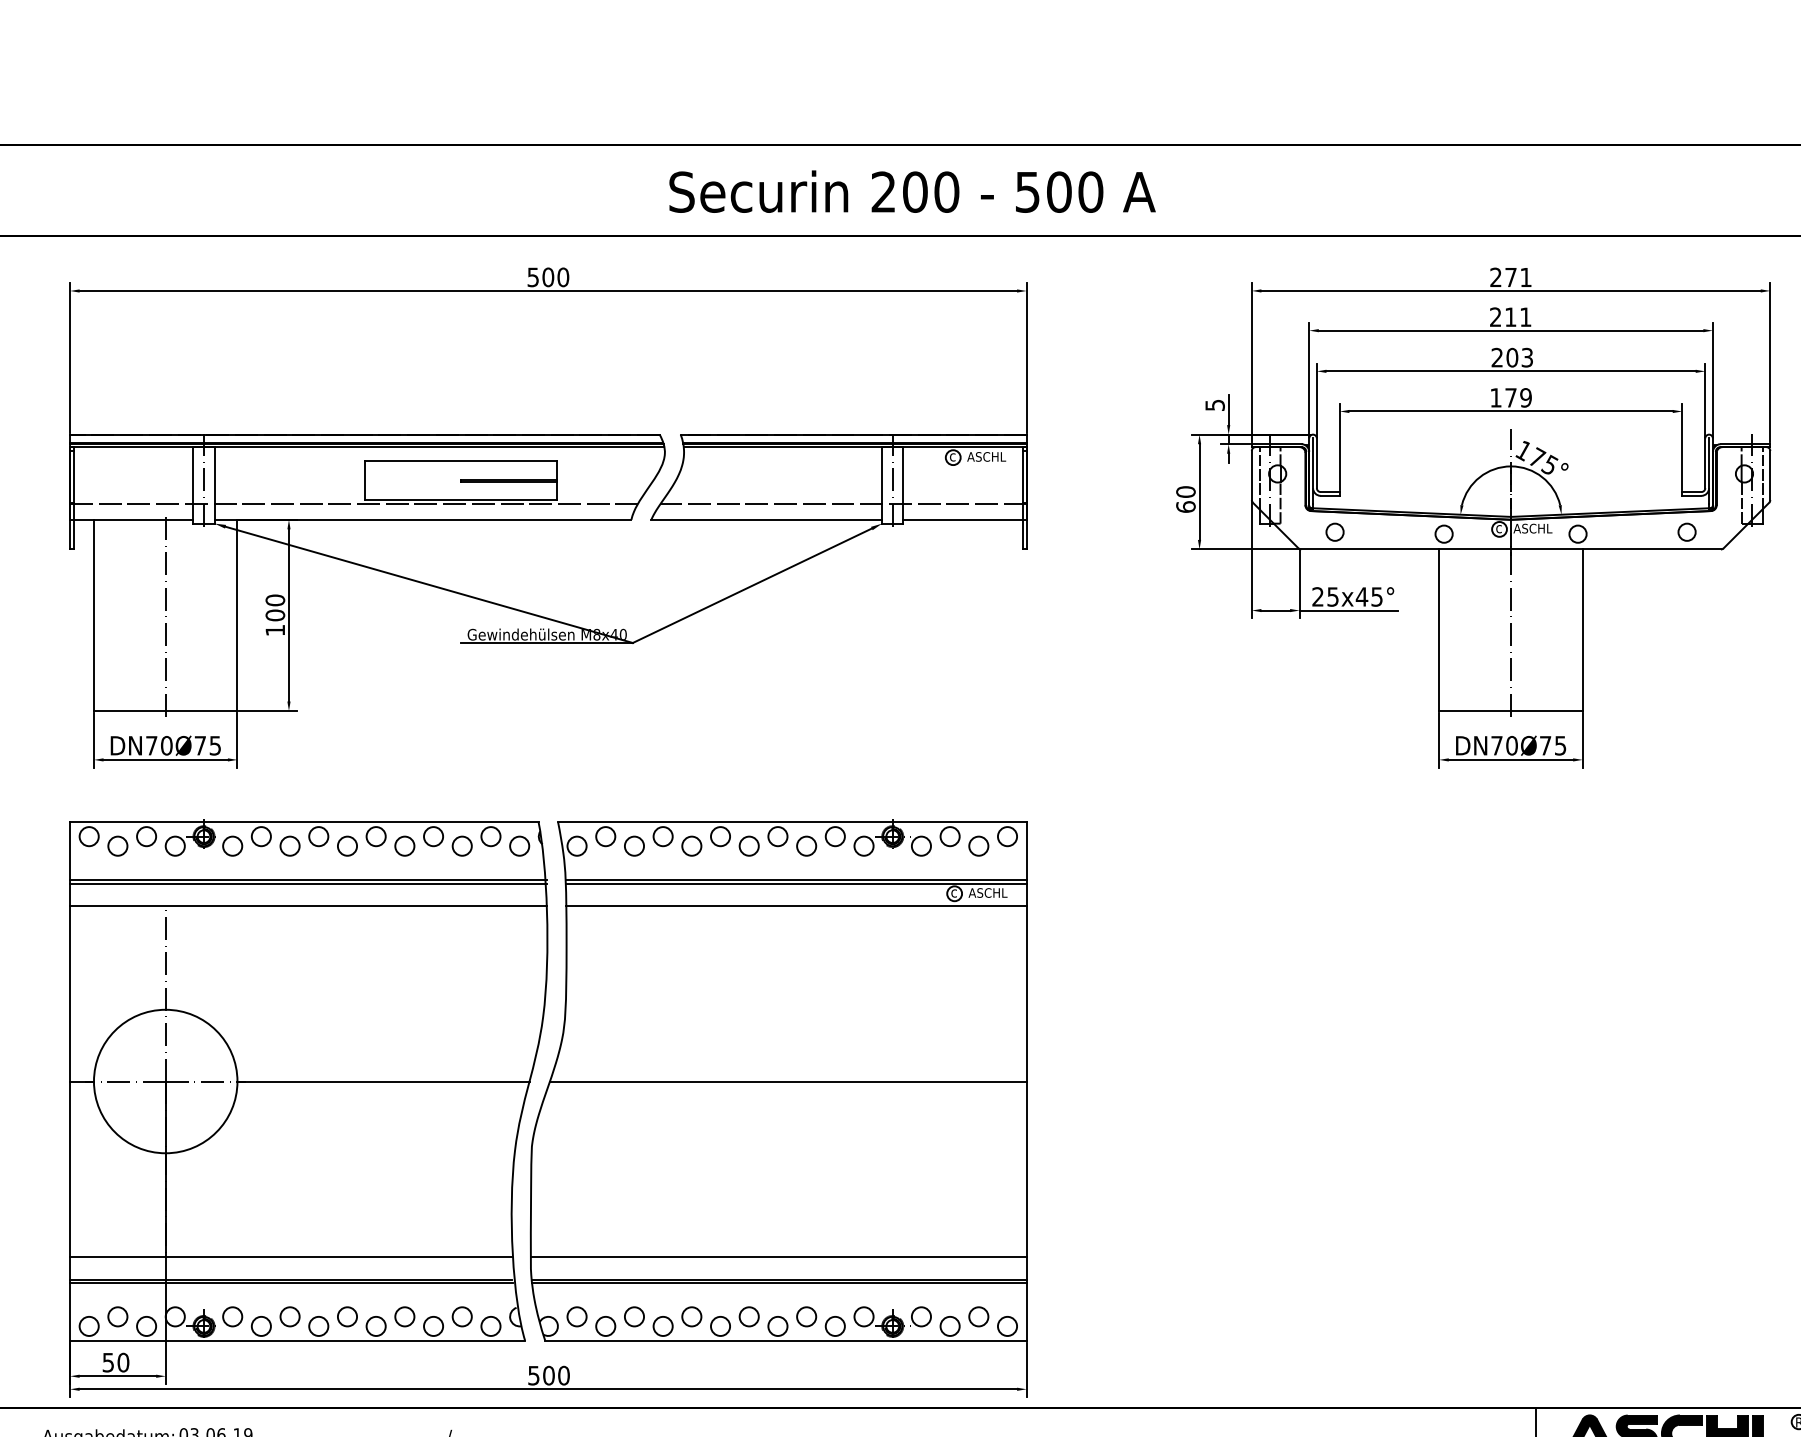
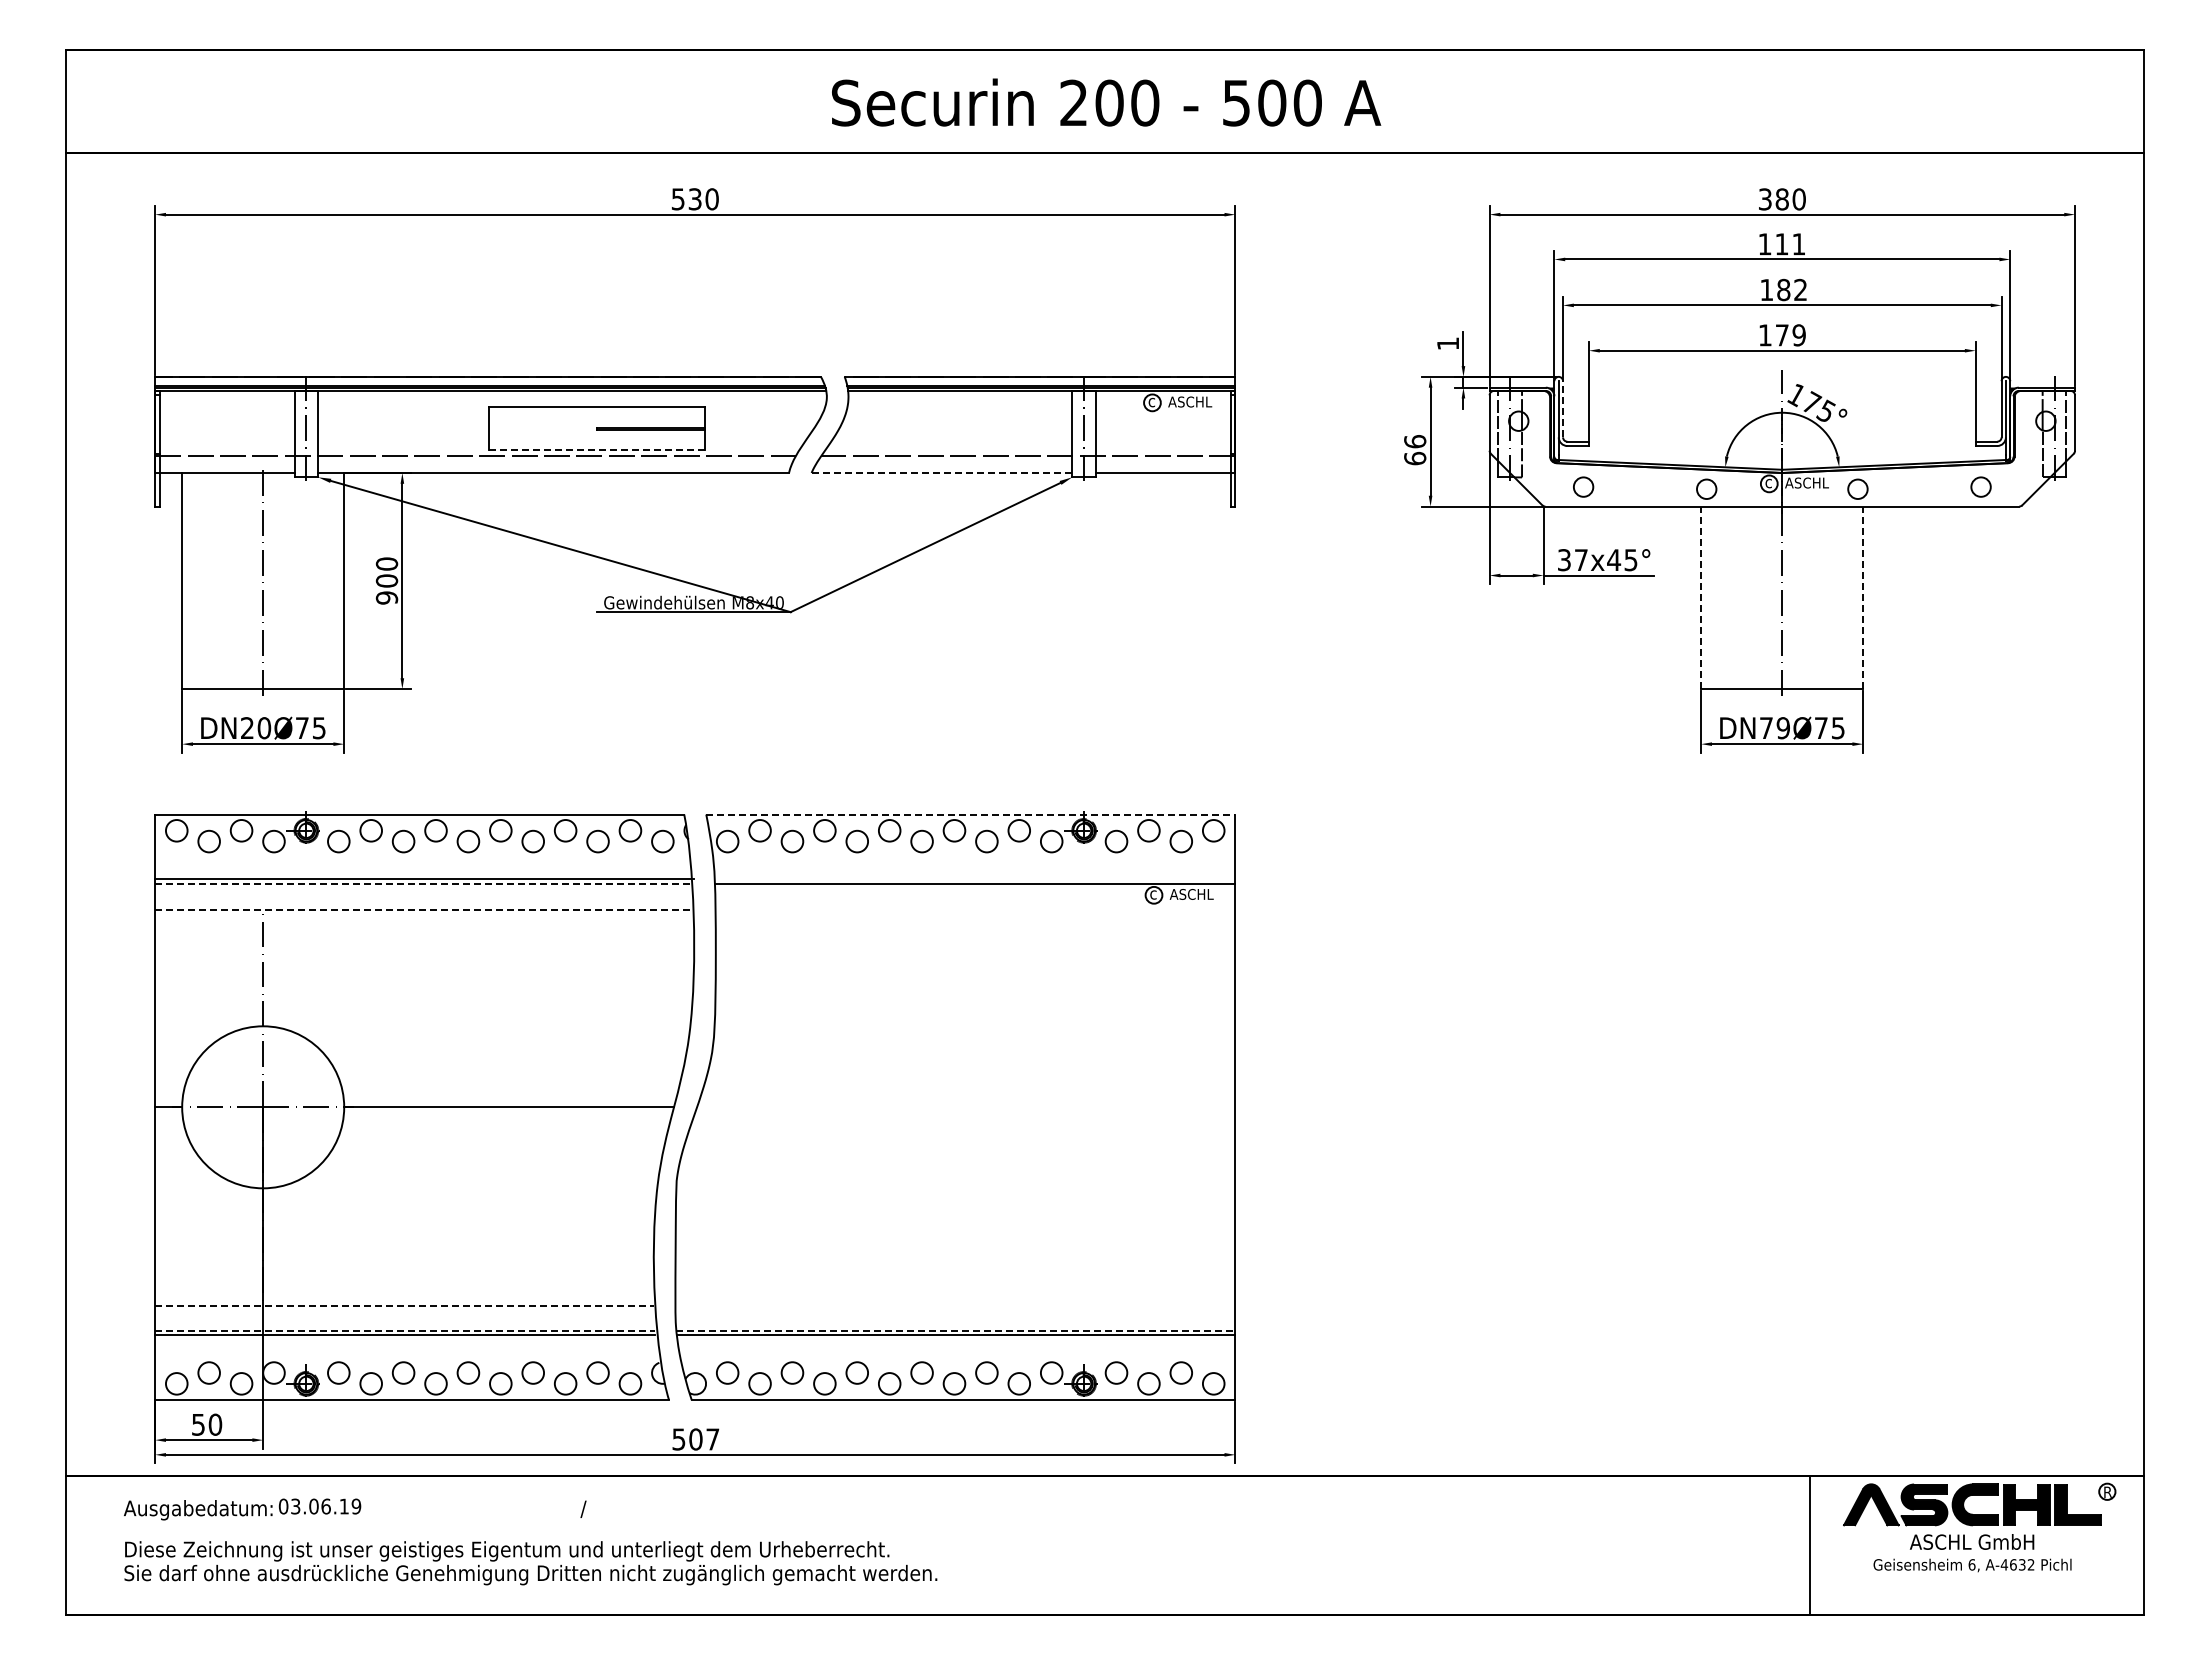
text: (547, 277) -> (694, 199), 500 -> 530
text: (1510, 277) -> (1781, 199), 271 -> 380
text: (1495, 317) -> (1764, 244), 211 -> 111
text: (1512, 357) -> (1783, 289), 203 -> 182
text: (1215, 405) -> (1448, 343), 5 -> 1
line: (1317, 462) -> (1563, 408), solid -> dashed
text: (1186, 491) -> (1415, 441), 60 -> 66
line: (461, 499) -> (597, 450), solid -> dashed
line: (767, 520) -> (942, 473), solid -> dashed
text: (1325, 597) -> (1572, 560), 25x45° -> 37x45°
text: (274, 630) -> (386, 597), 100 -> 900
line: (1439, 630) -> (1701, 597), solid -> dashed
line: (1582, 630) -> (1863, 597), solid -> dashed
text: (151, 745) -> (247, 727), DN70Ø75 -> DN20Ø75
text: (1512, 746) -> (1783, 728), DN70Ø75 -> DN79Ø75
line: (792, 822) -> (970, 814), solid -> dashed
line: (796, 879) -> (975, 879), removed
line: (309, 883) -> (425, 883), solid -> dashed
line: (309, 906) -> (425, 909), solid -> dashed
line: (796, 906) -> (975, 909), removed
line: (788, 1081) -> (966, 1107), removed
line: (291, 1257) -> (405, 1305), solid -> dashed
line: (778, 1257) -> (955, 1305), removed
line: (290, 1279) -> (404, 1330), solid -> dashed
line: (779, 1279) -> (956, 1330), solid -> dashed
text: (563, 1375) -> (712, 1439), 500 -> 507

